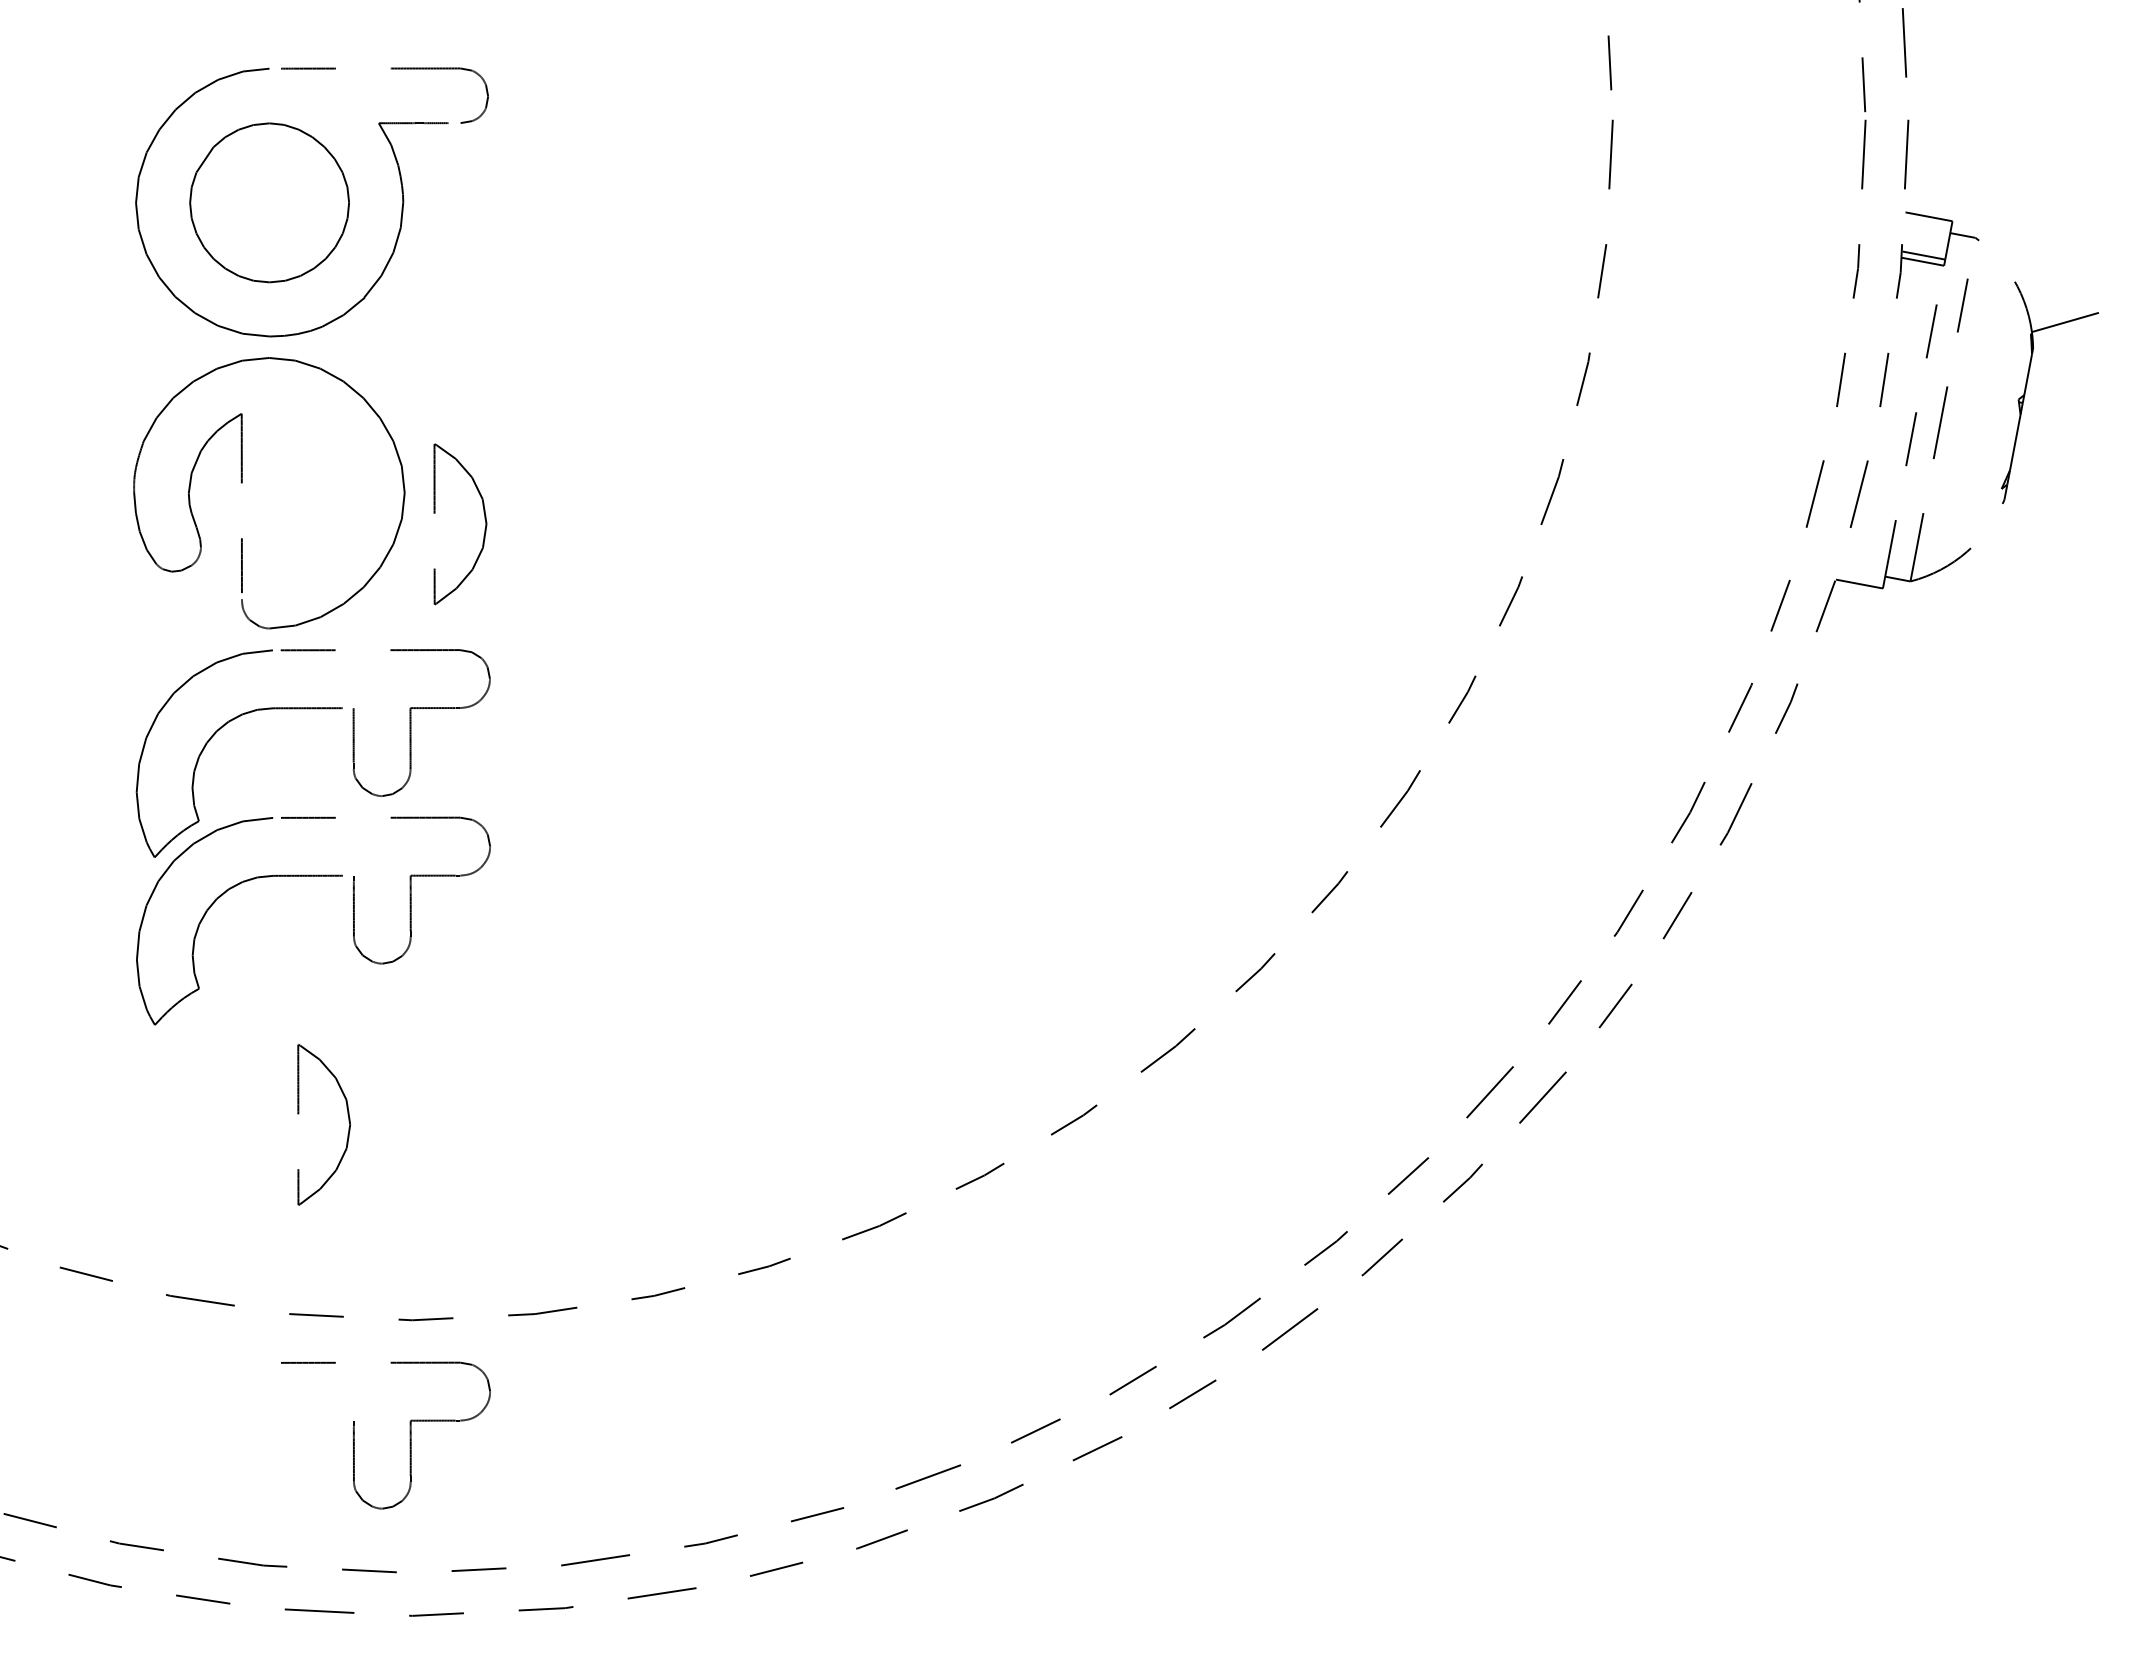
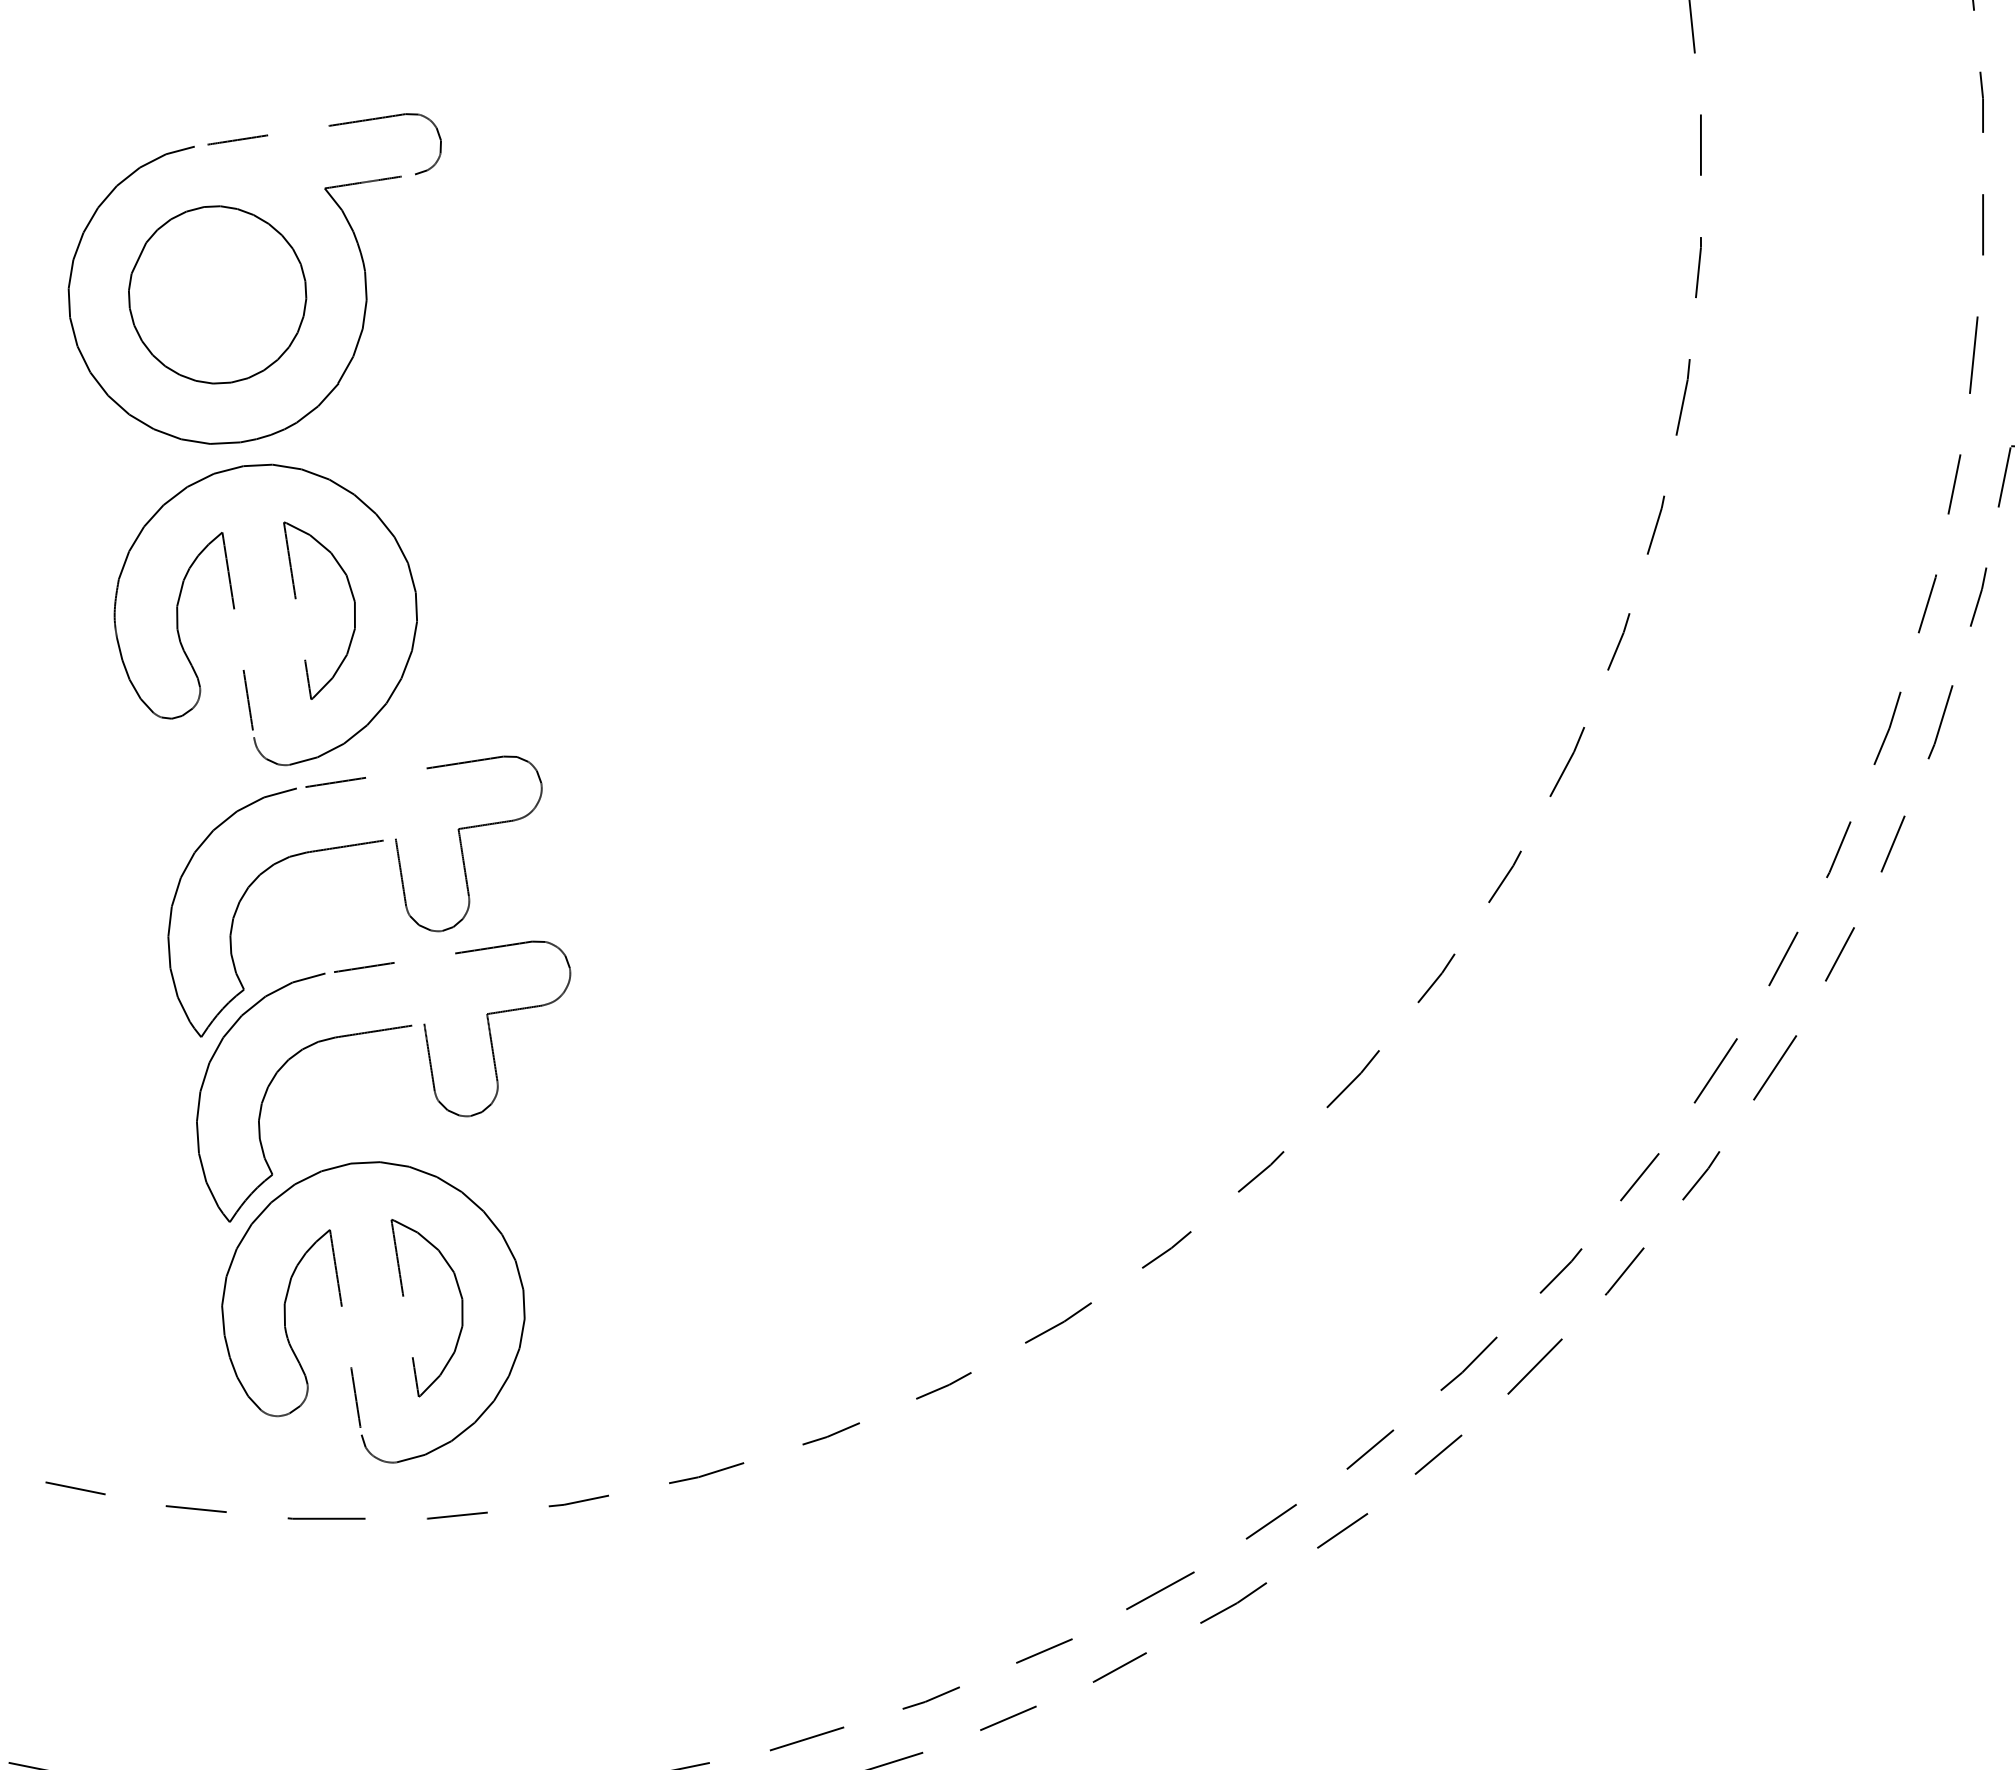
part: (484, 519) -> (351, 597), moved
part: (243, 1114) -> (342, 1306), added
part: (409, 1435) -> (580, 1632), removed

